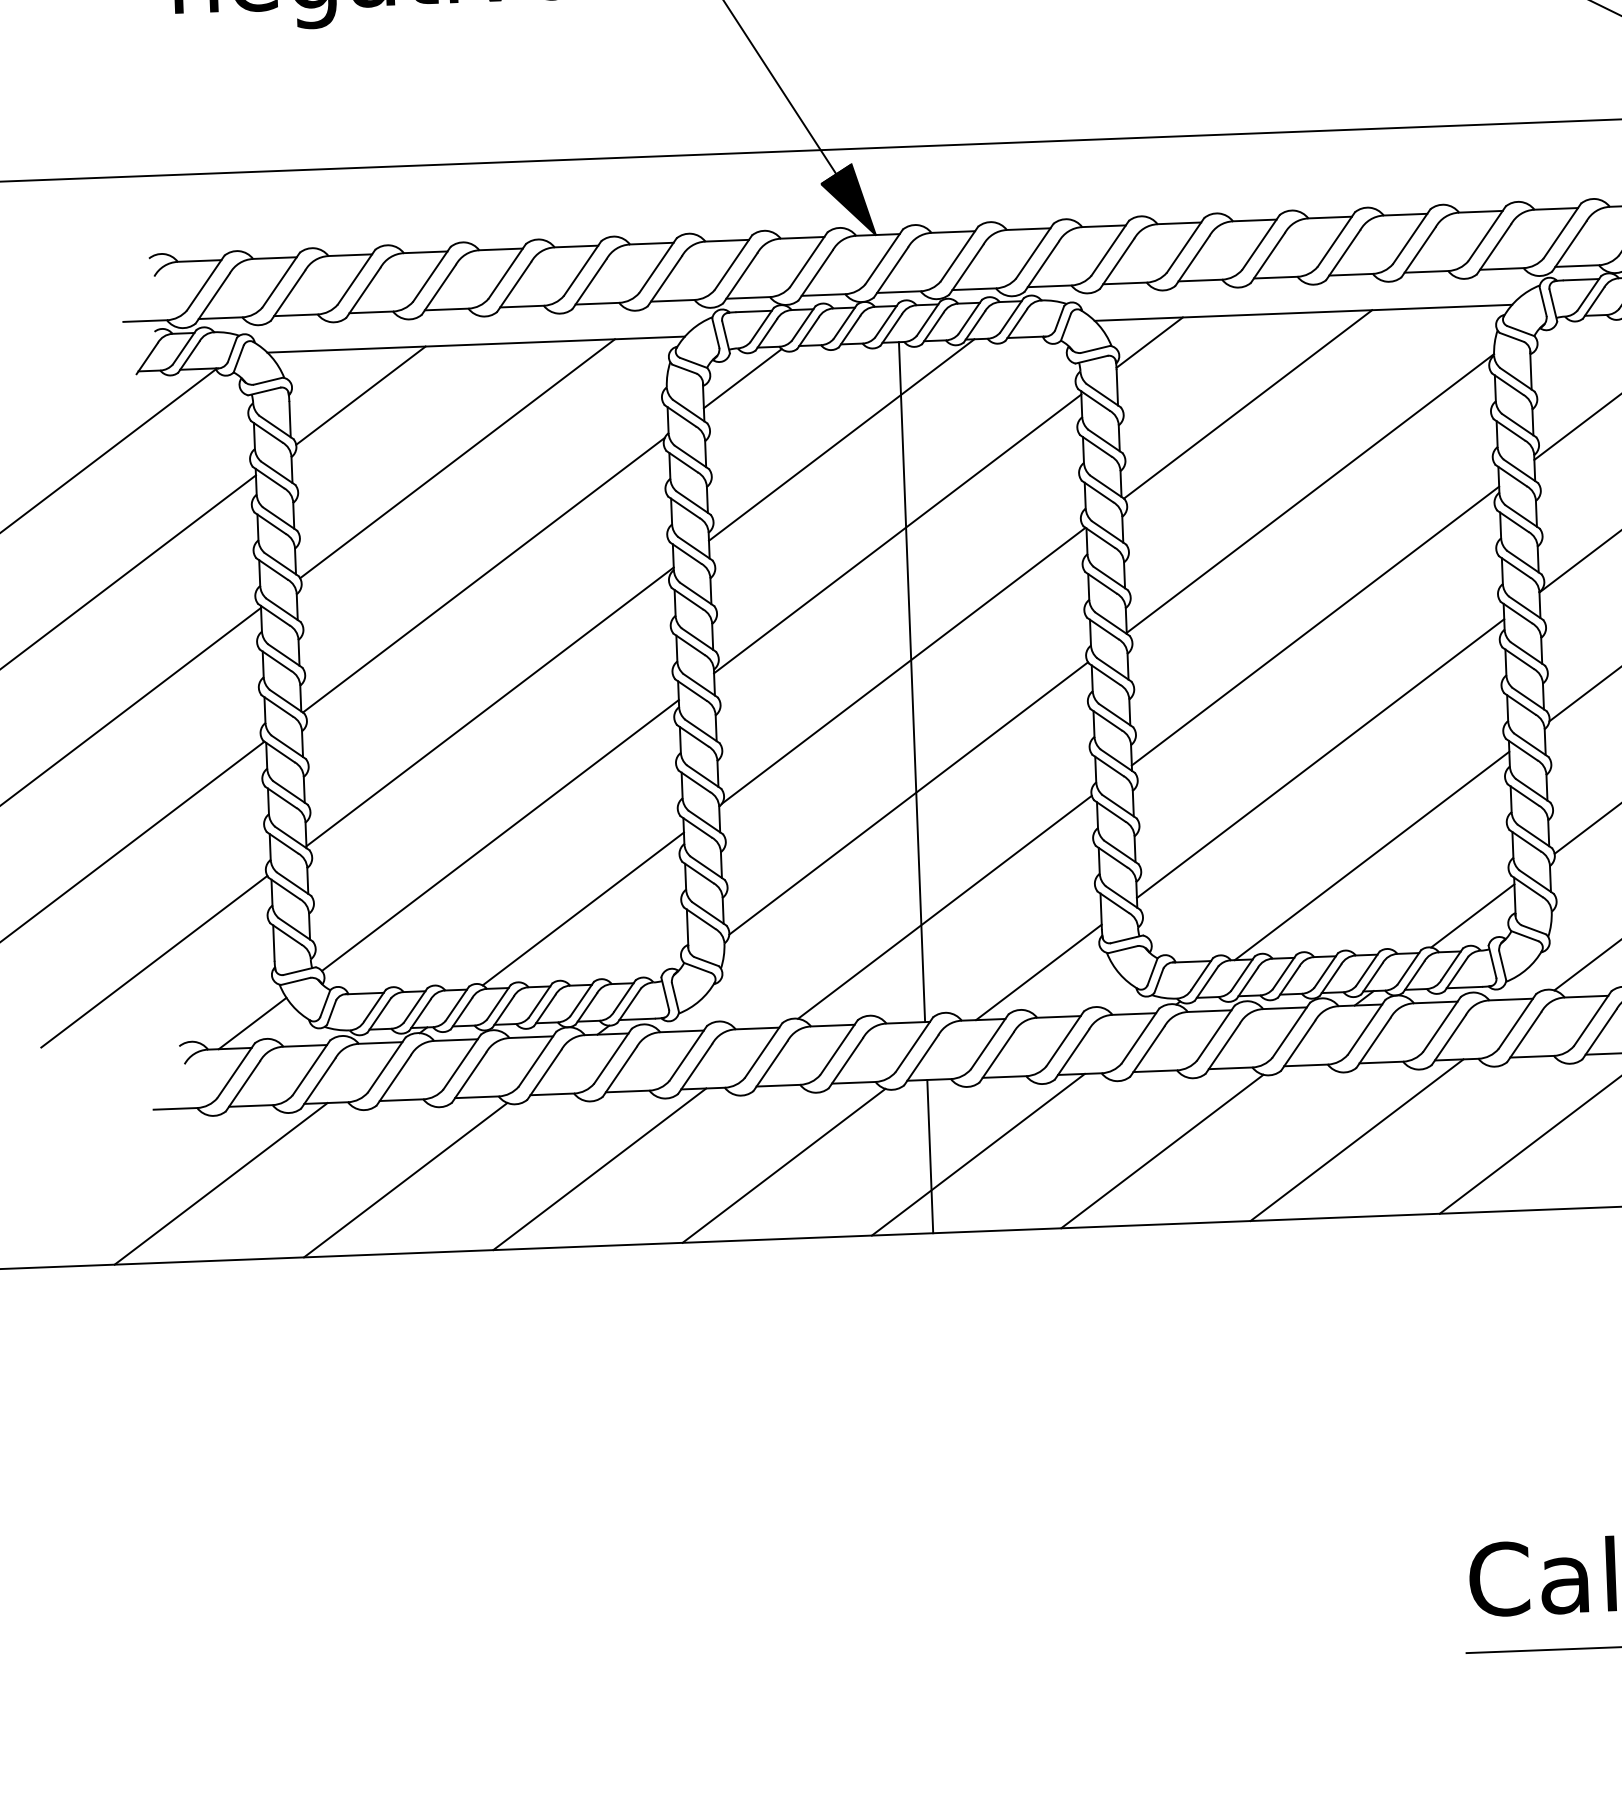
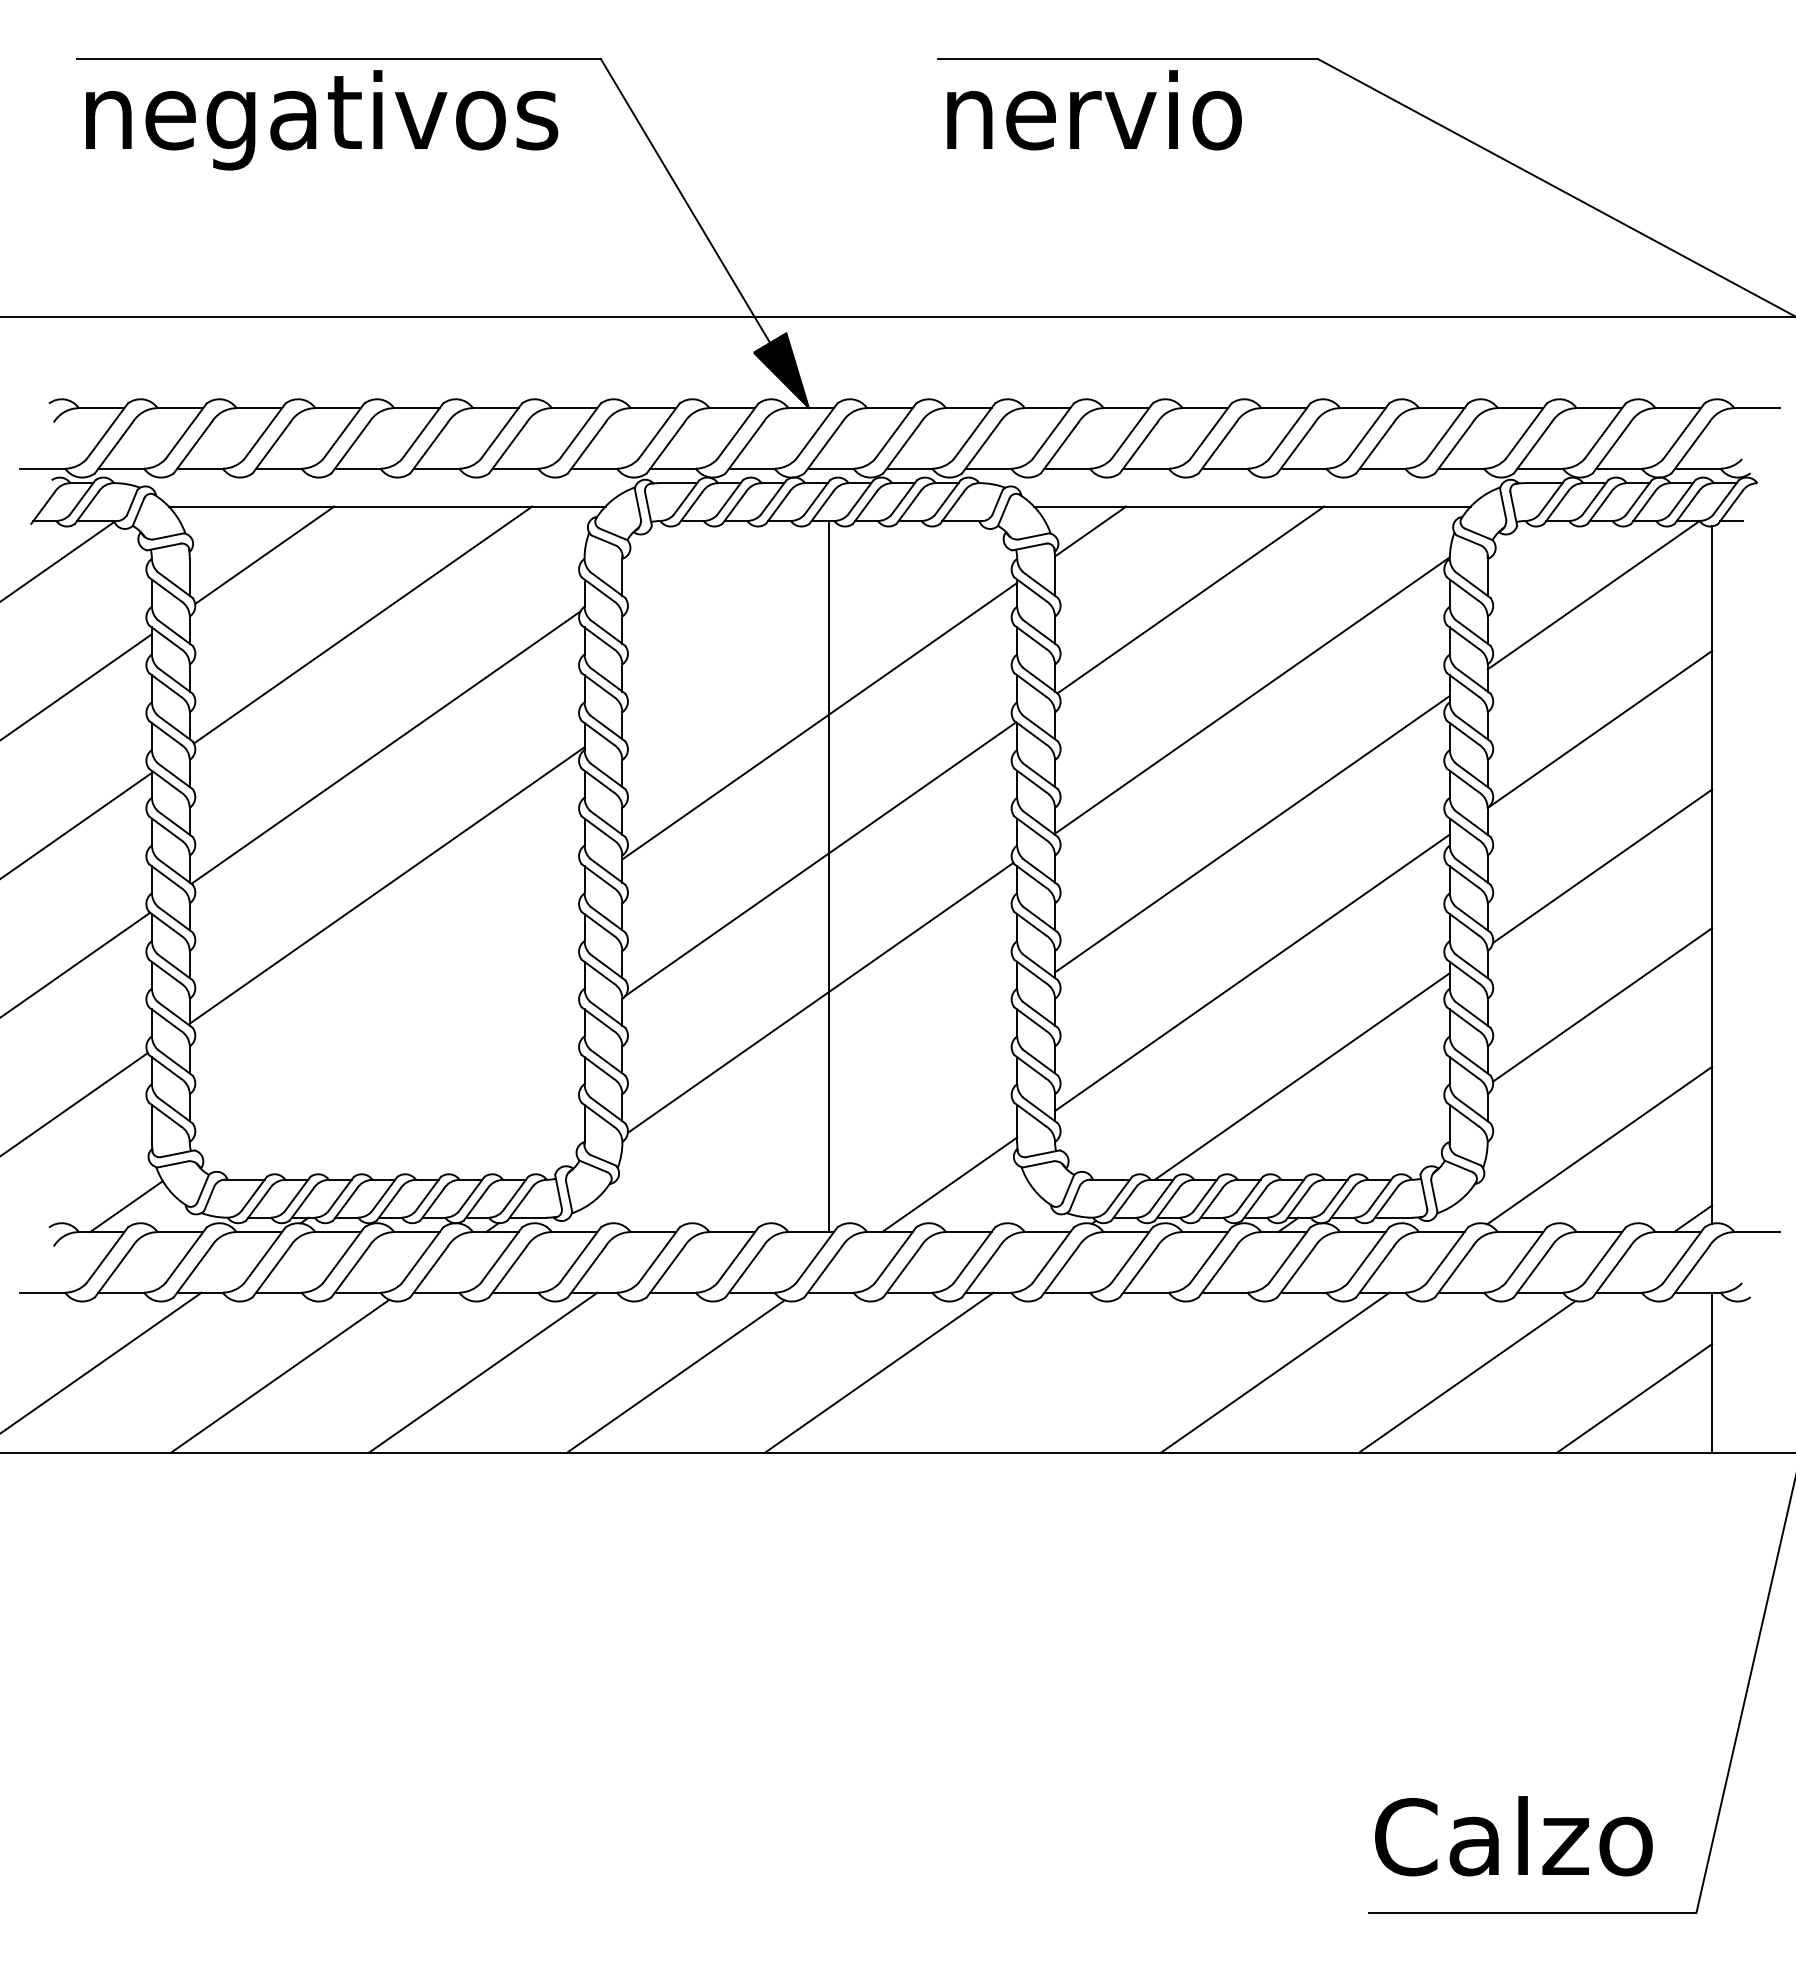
line: (743, 378) -> (664, 552), removed
line: (841, 439) -> (764, 620), removed
line: (500, 834) -> (392, 1019), removed
line: (945, 906) -> (854, 1112), removed
line: (583, 909) -> (476, 1100), removed
line: (1472, 915) -> (1404, 1142), removed
line: (1162, 1151) -> (1071, 1376), removed
line: (929, 1156) -> (828, 1372), removed

